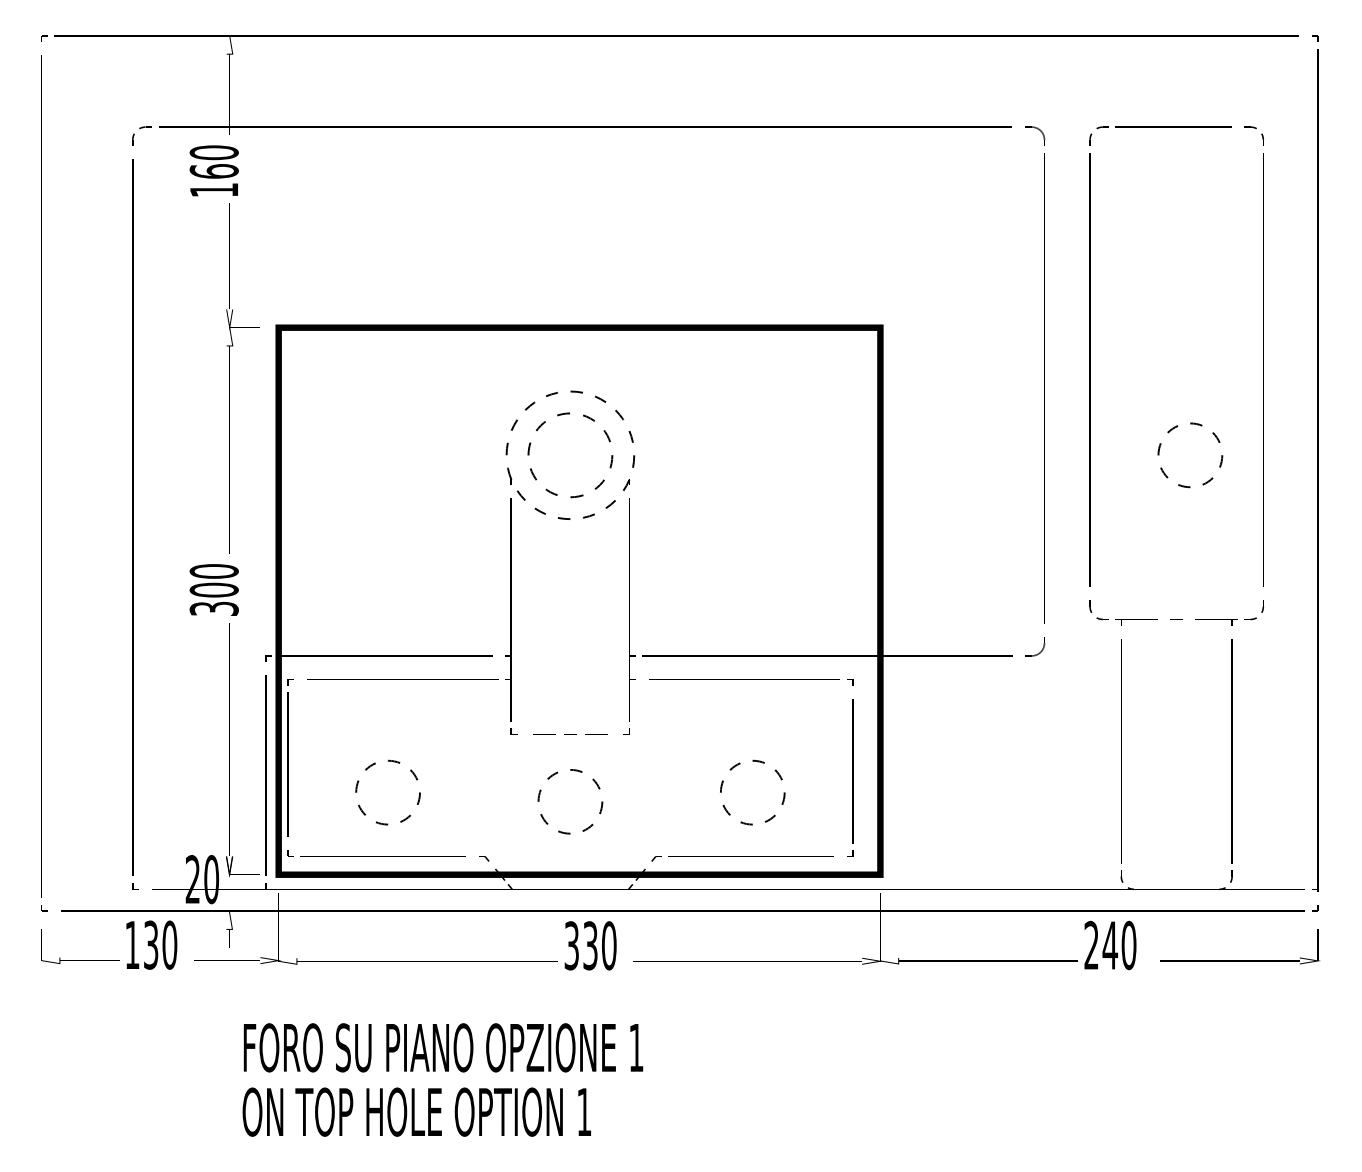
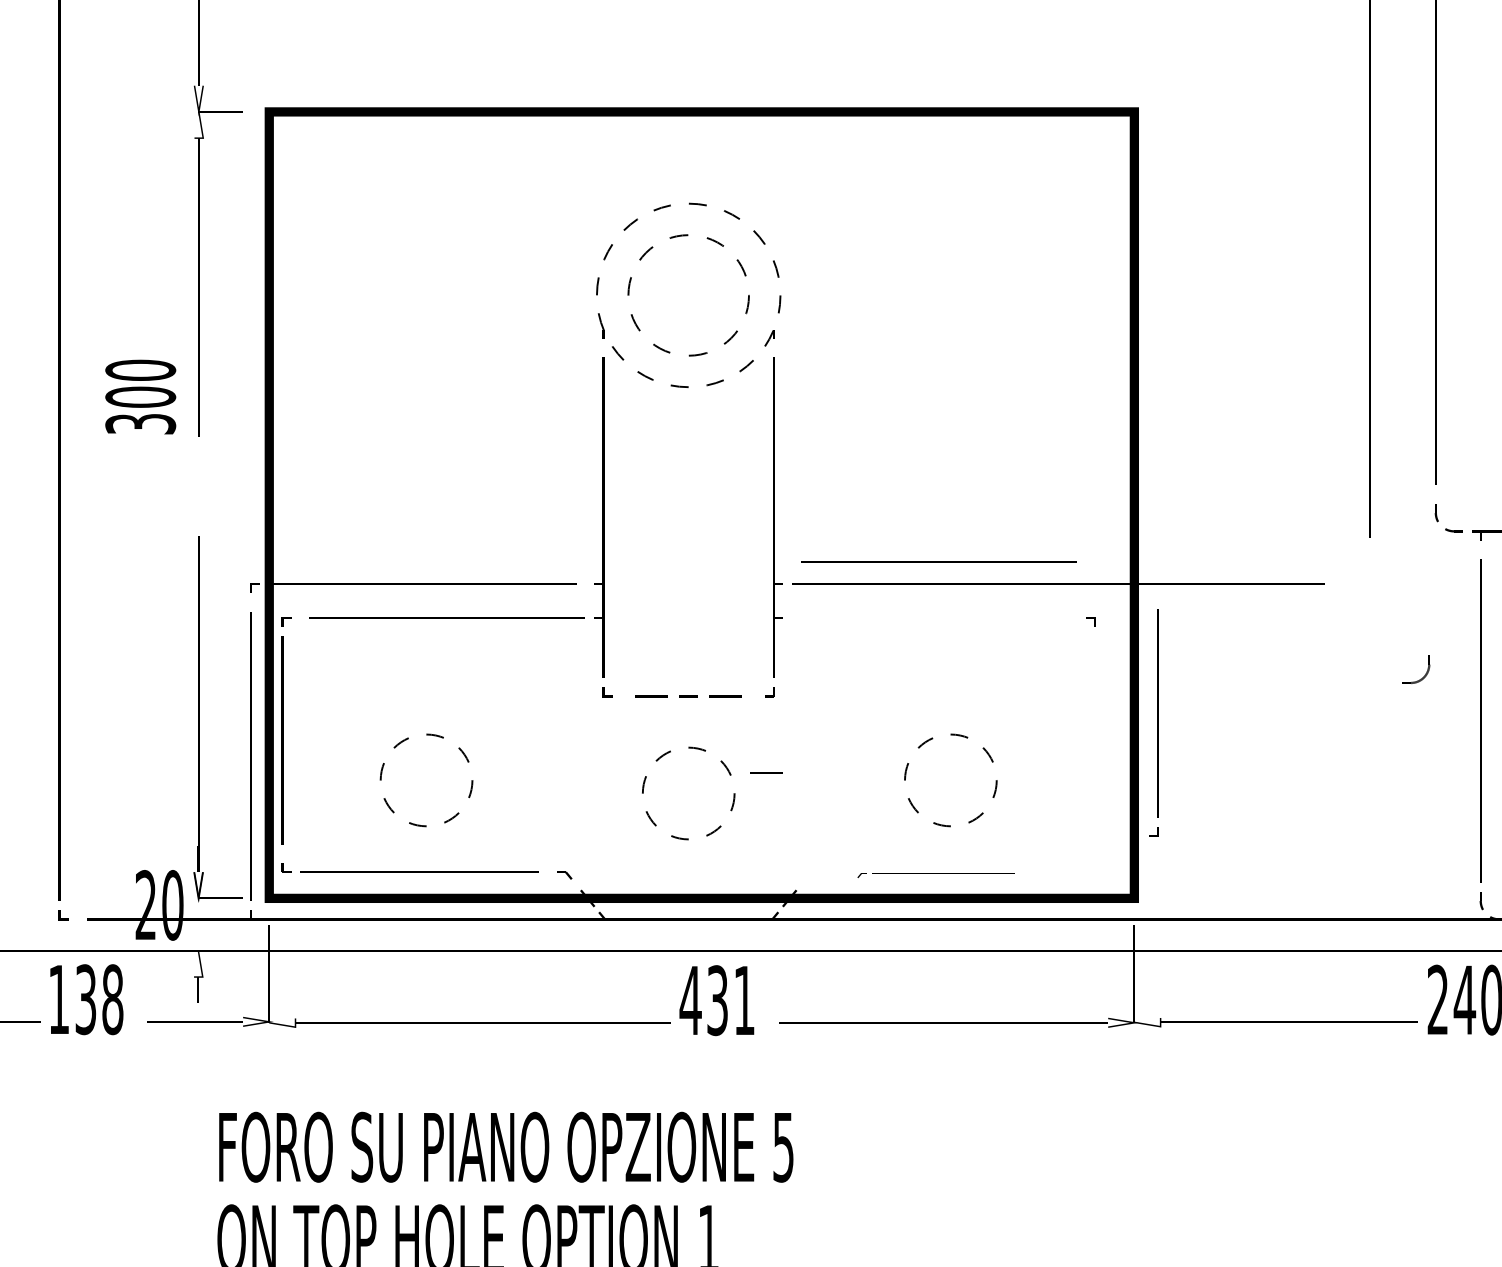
text: (213, 589) -> (139, 396), moved
part: (1041, 649) -> (1424, 673), moved
line: (744, 679) -> (938, 561), moved
part: (850, 777) -> (1154, 722), moved
line: (624, 787) -> (766, 772), added
part: (742, 858) -> (936, 875), size x0.6
text: (169, 944) -> (112, 998), 130 -> 138
text: (590, 945) -> (717, 1000), 330 -> 431
text: (636, 1048) -> (783, 1148), 1 -> 5

